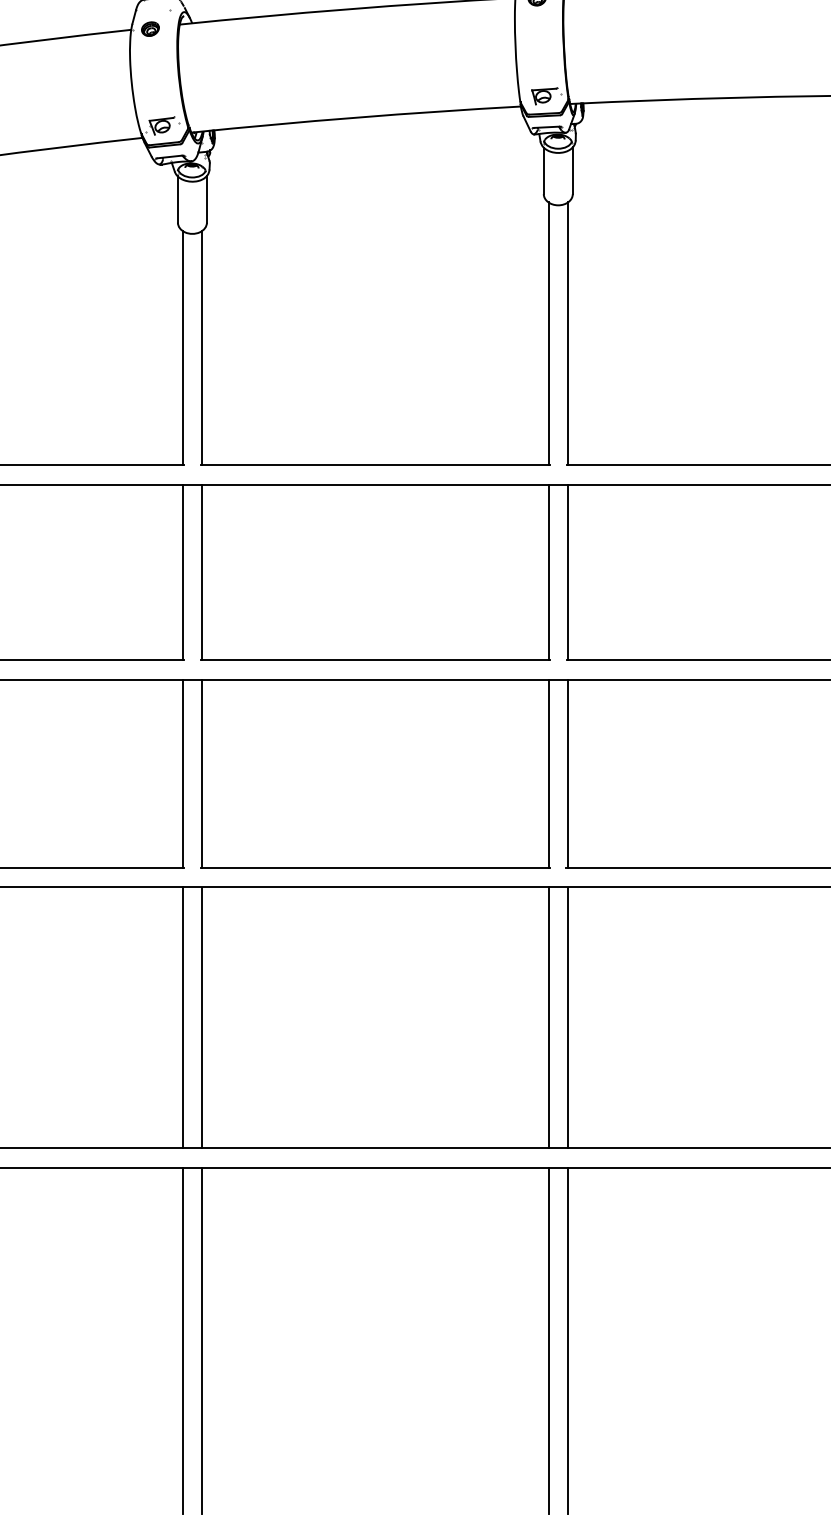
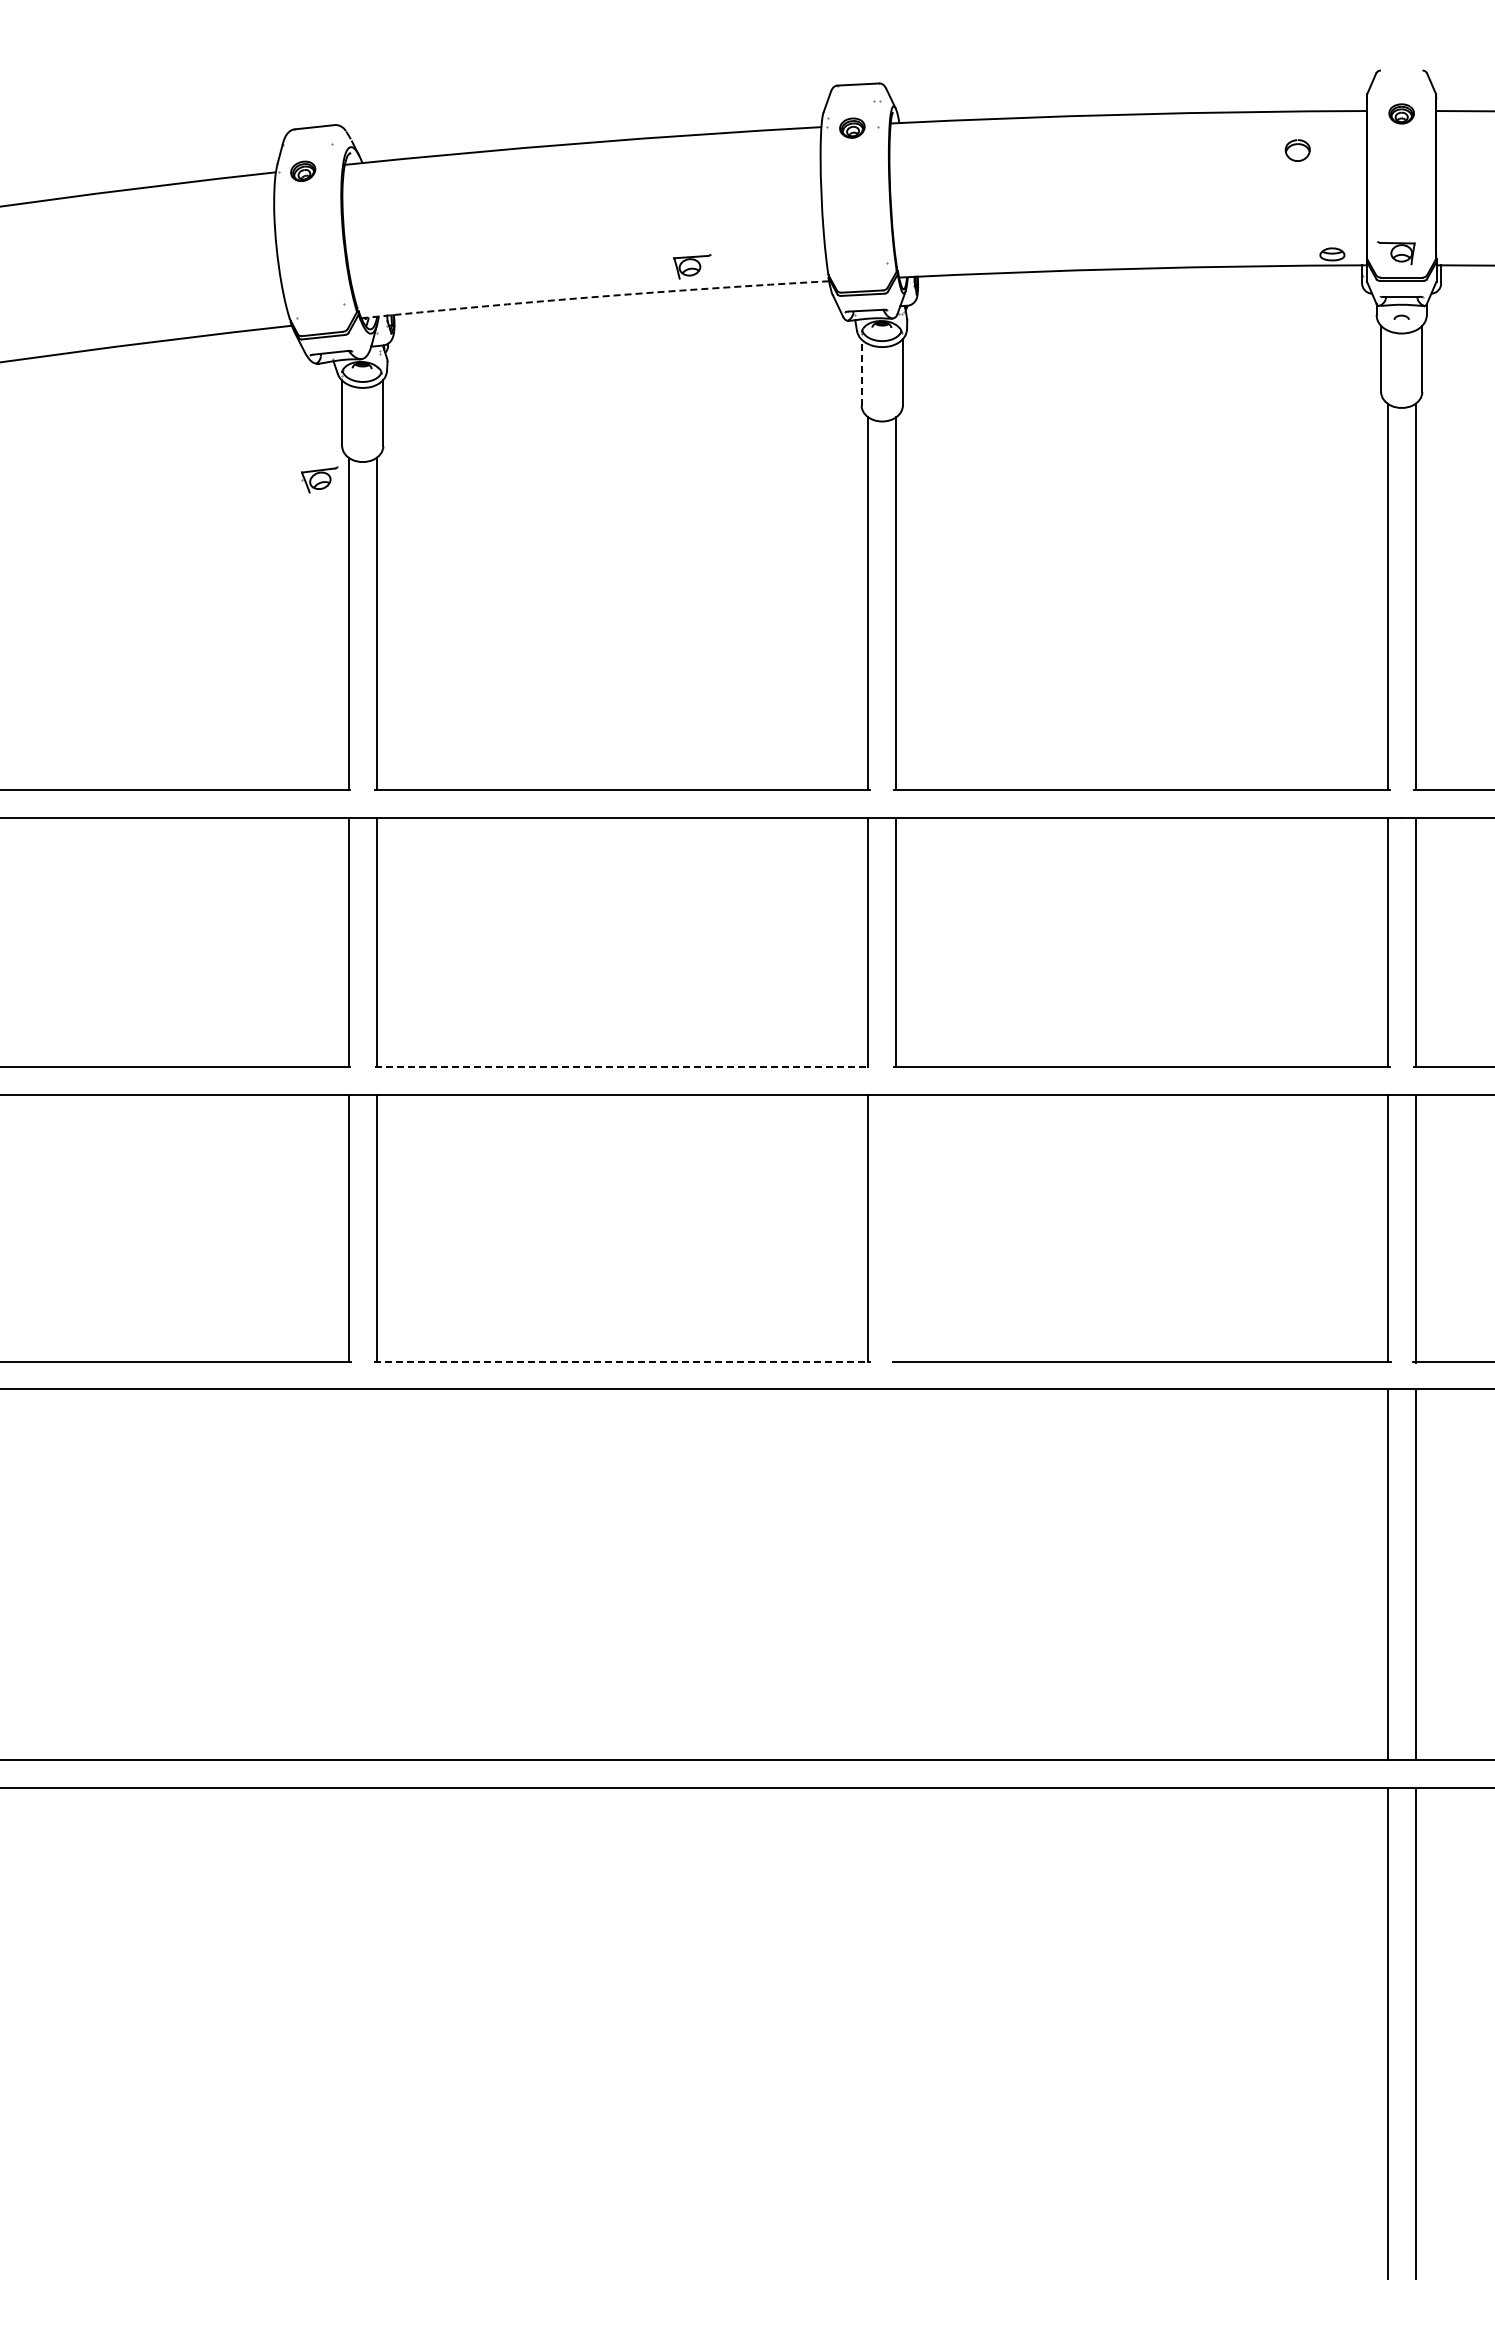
part: (545, 96) -> (692, 266), moved
line: (356, 118) -> (595, 297), solid -> dashed
part: (161, 125) -> (319, 479), moved
line: (543, 170) -> (861, 372), solid -> dashed
line: (375, 660) -> (622, 1067), solid -> dashed
line: (568, 773) -> (896, 1228), removed
line: (376, 867) -> (623, 1361), solid -> dashed
line: (182, 1017) -> (348, 1574), removed
line: (548, 1017) -> (868, 1574), removed
line: (202, 1018) -> (376, 1575), removed
line: (568, 1018) -> (896, 1575), removed
line: (182, 1340) -> (348, 2033), removed
line: (202, 1340) -> (376, 2033), removed
line: (548, 1340) -> (868, 2033), removed
line: (568, 1340) -> (896, 2033), removed

